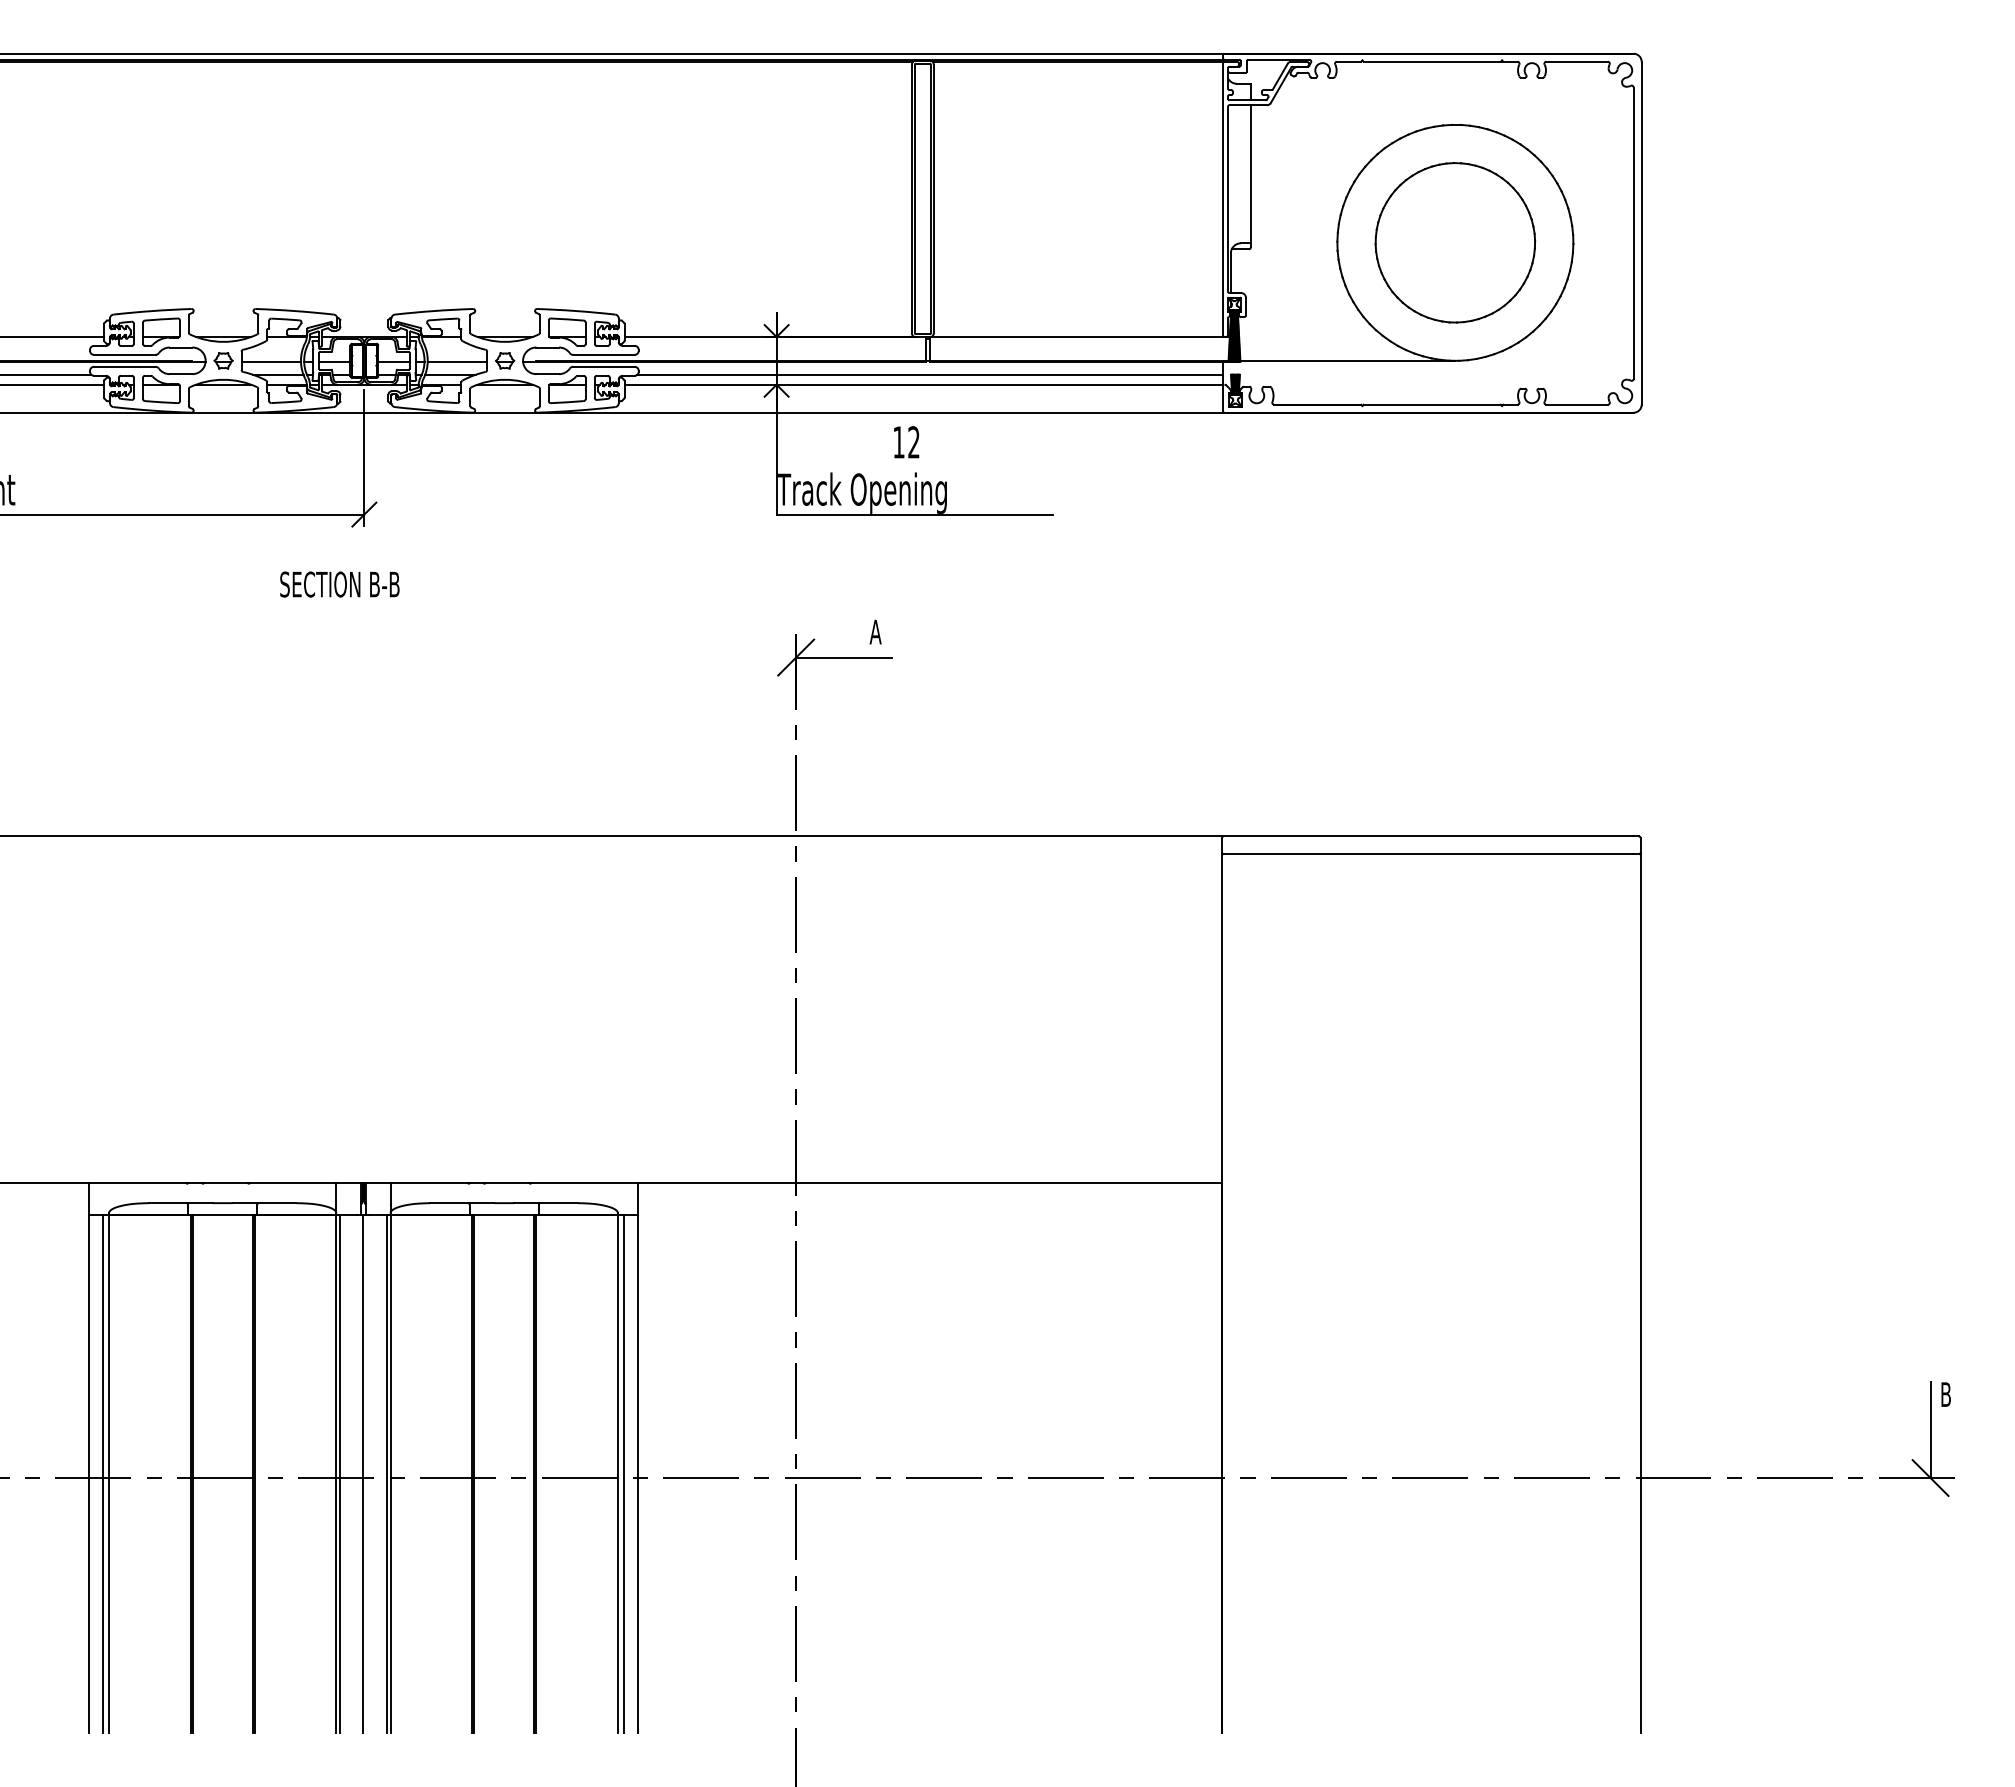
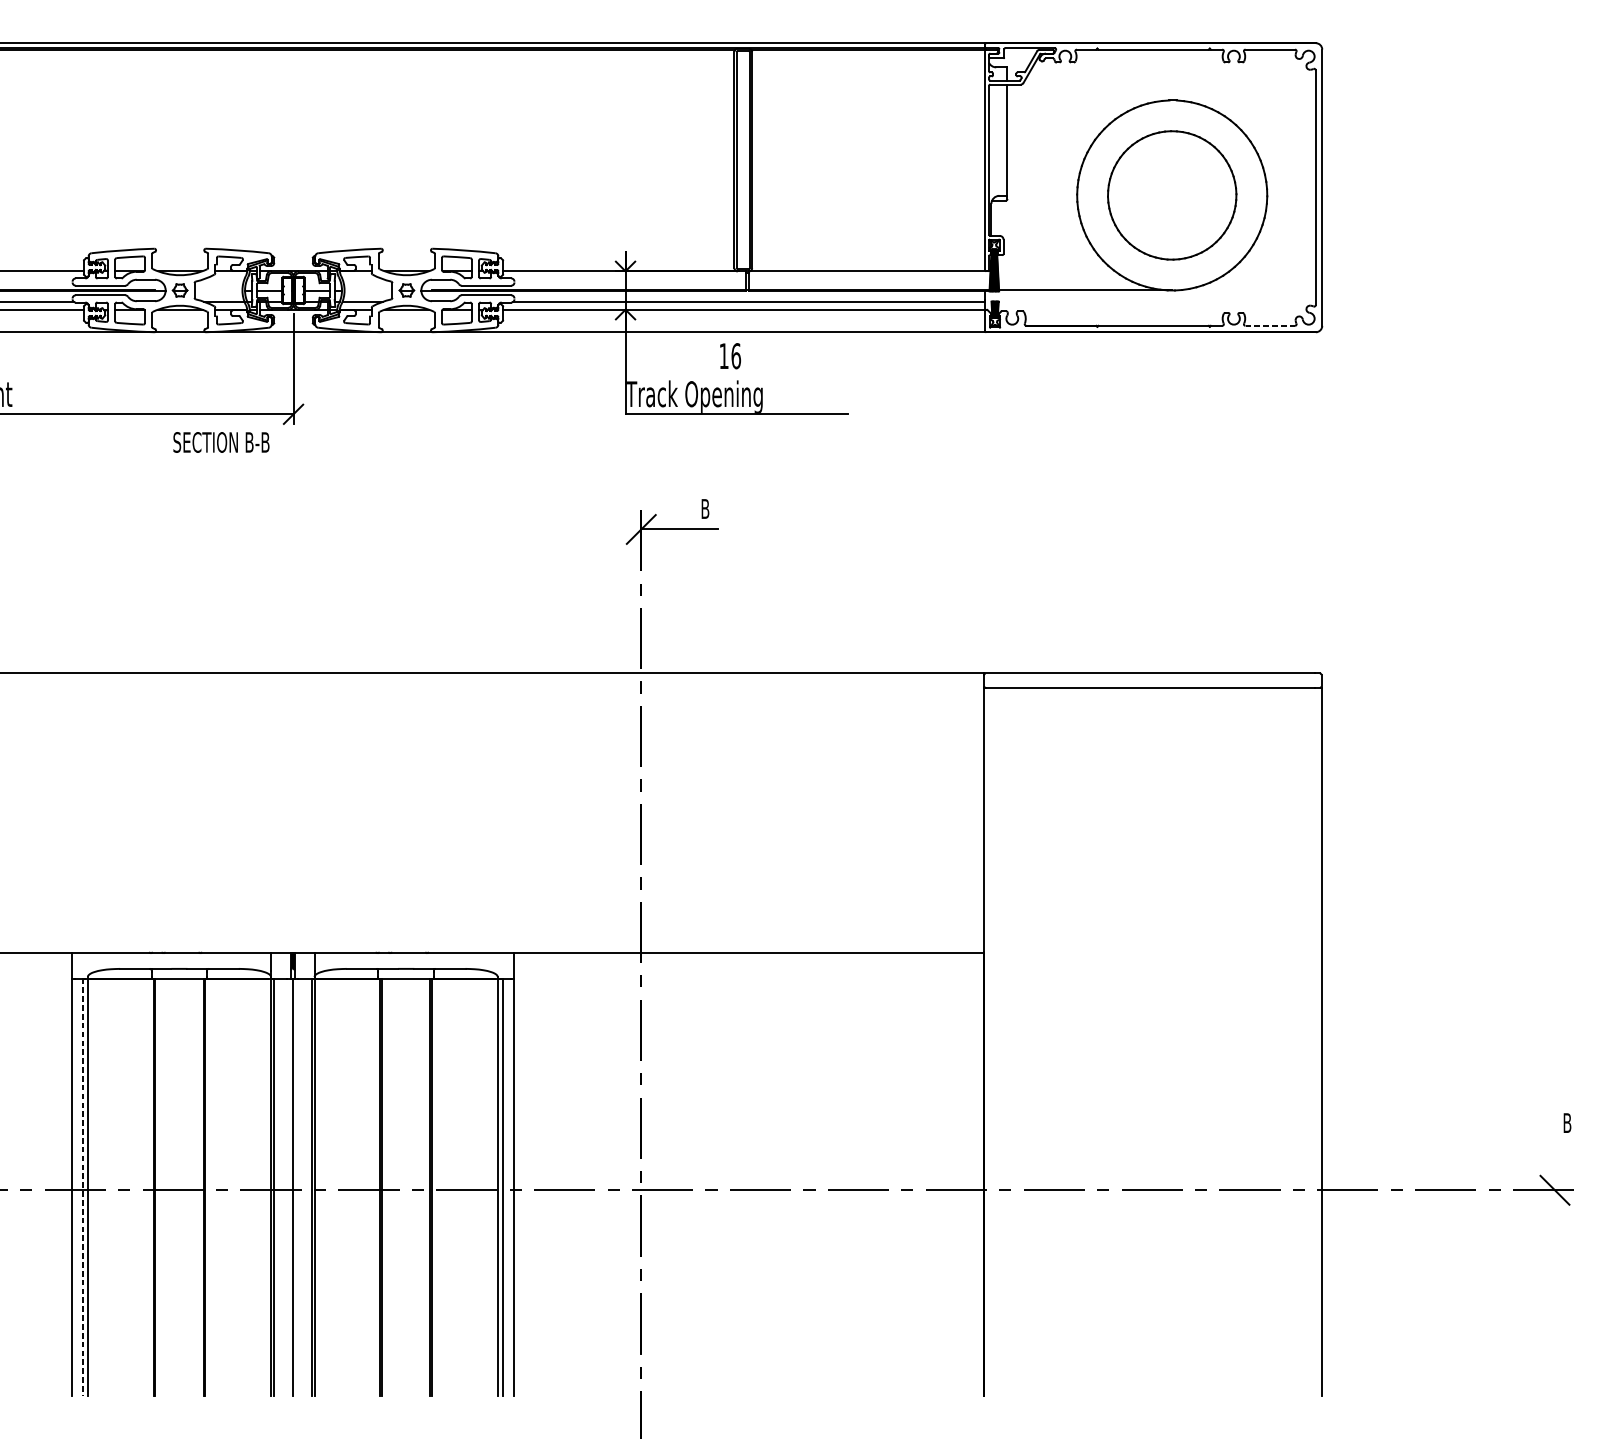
line: (271, 361) -> (218, 291), removed
line: (457, 361) -> (368, 291), removed
line: (1577, 404) -> (1270, 325), solid -> dashed
text: (914, 442) -> (736, 356), 12 -> 16
text: (339, 584) -> (221, 442), moved
text: (875, 631) -> (705, 508), A -> B
line: (1930, 1430) -> (1554, 1151), removed
line: (103, 1474) -> (83, 1187), solid -> dashed

